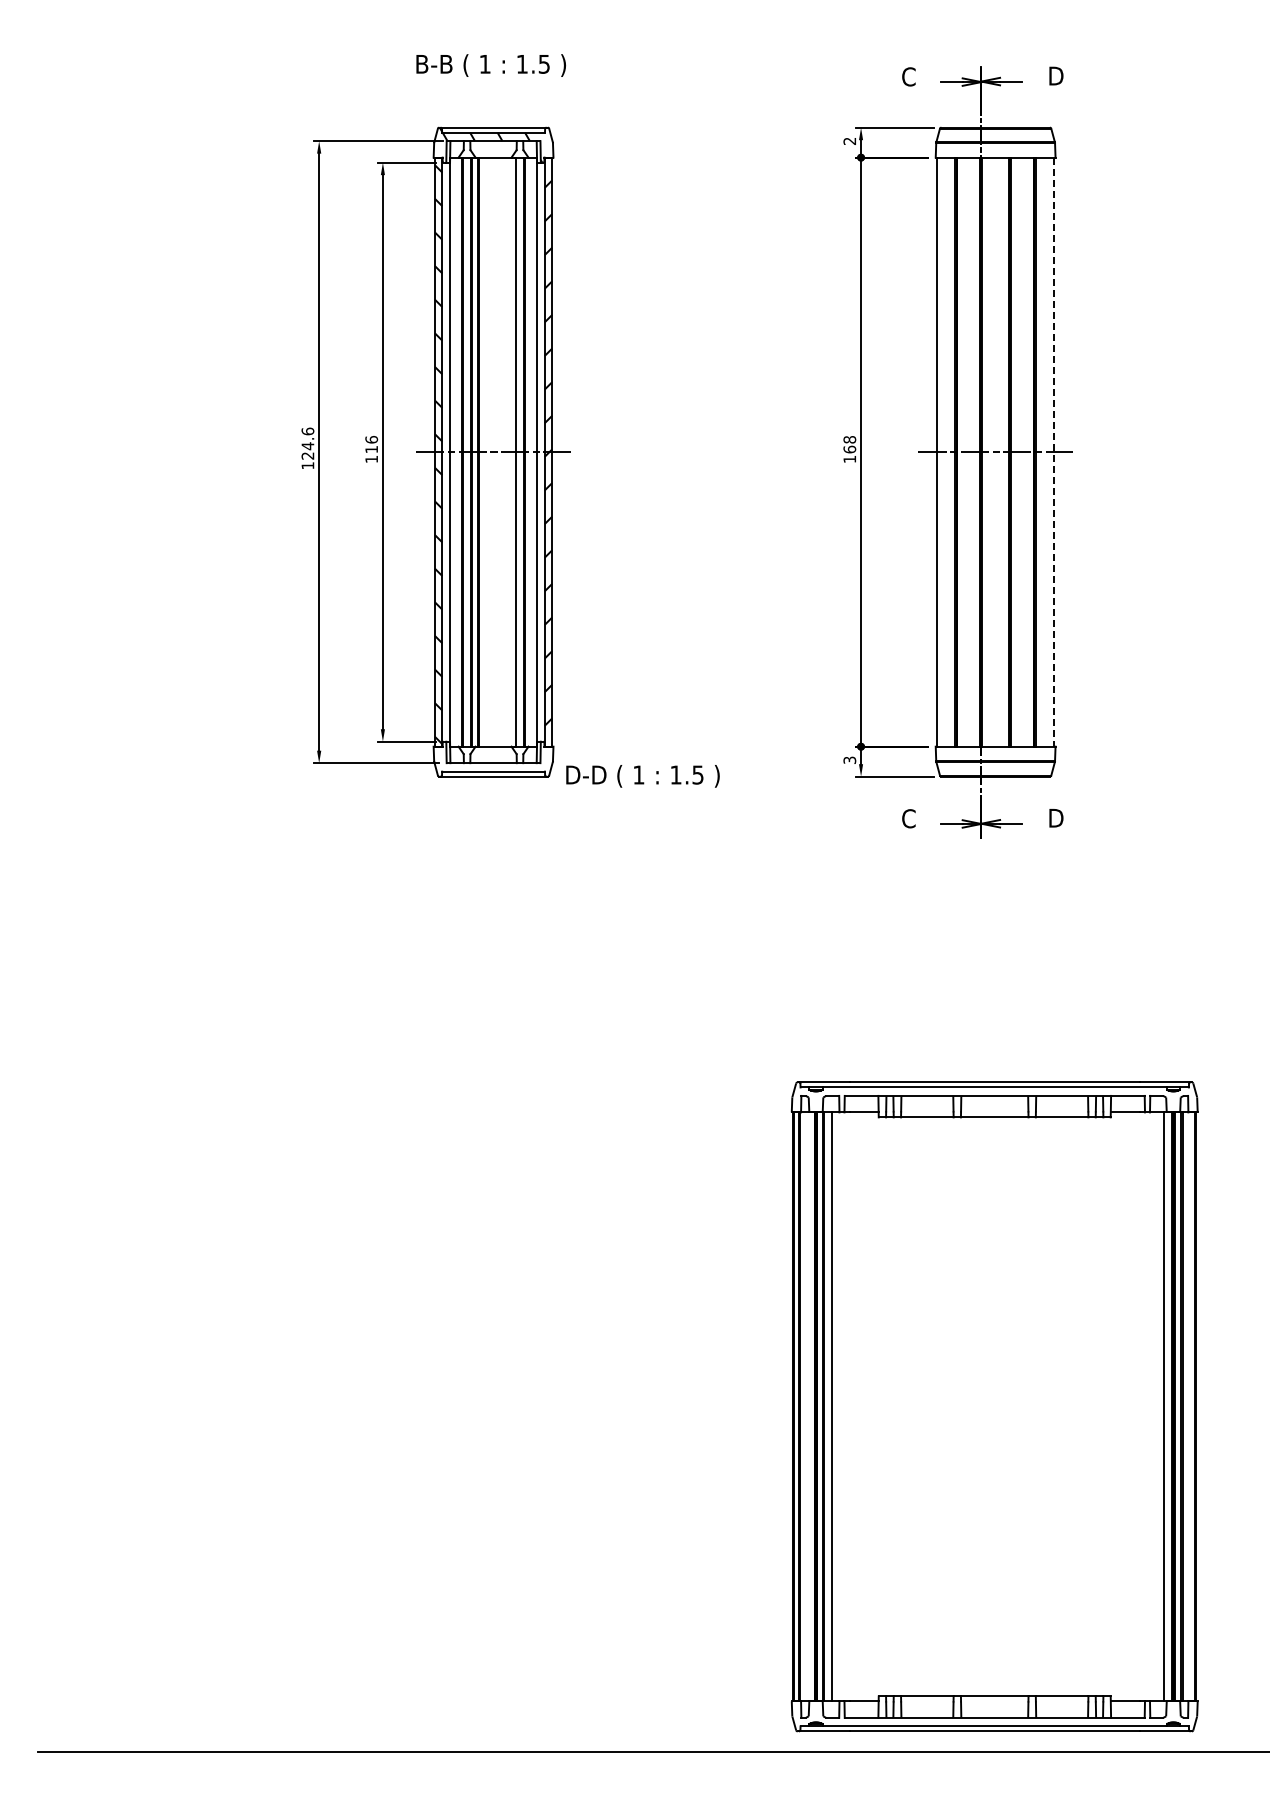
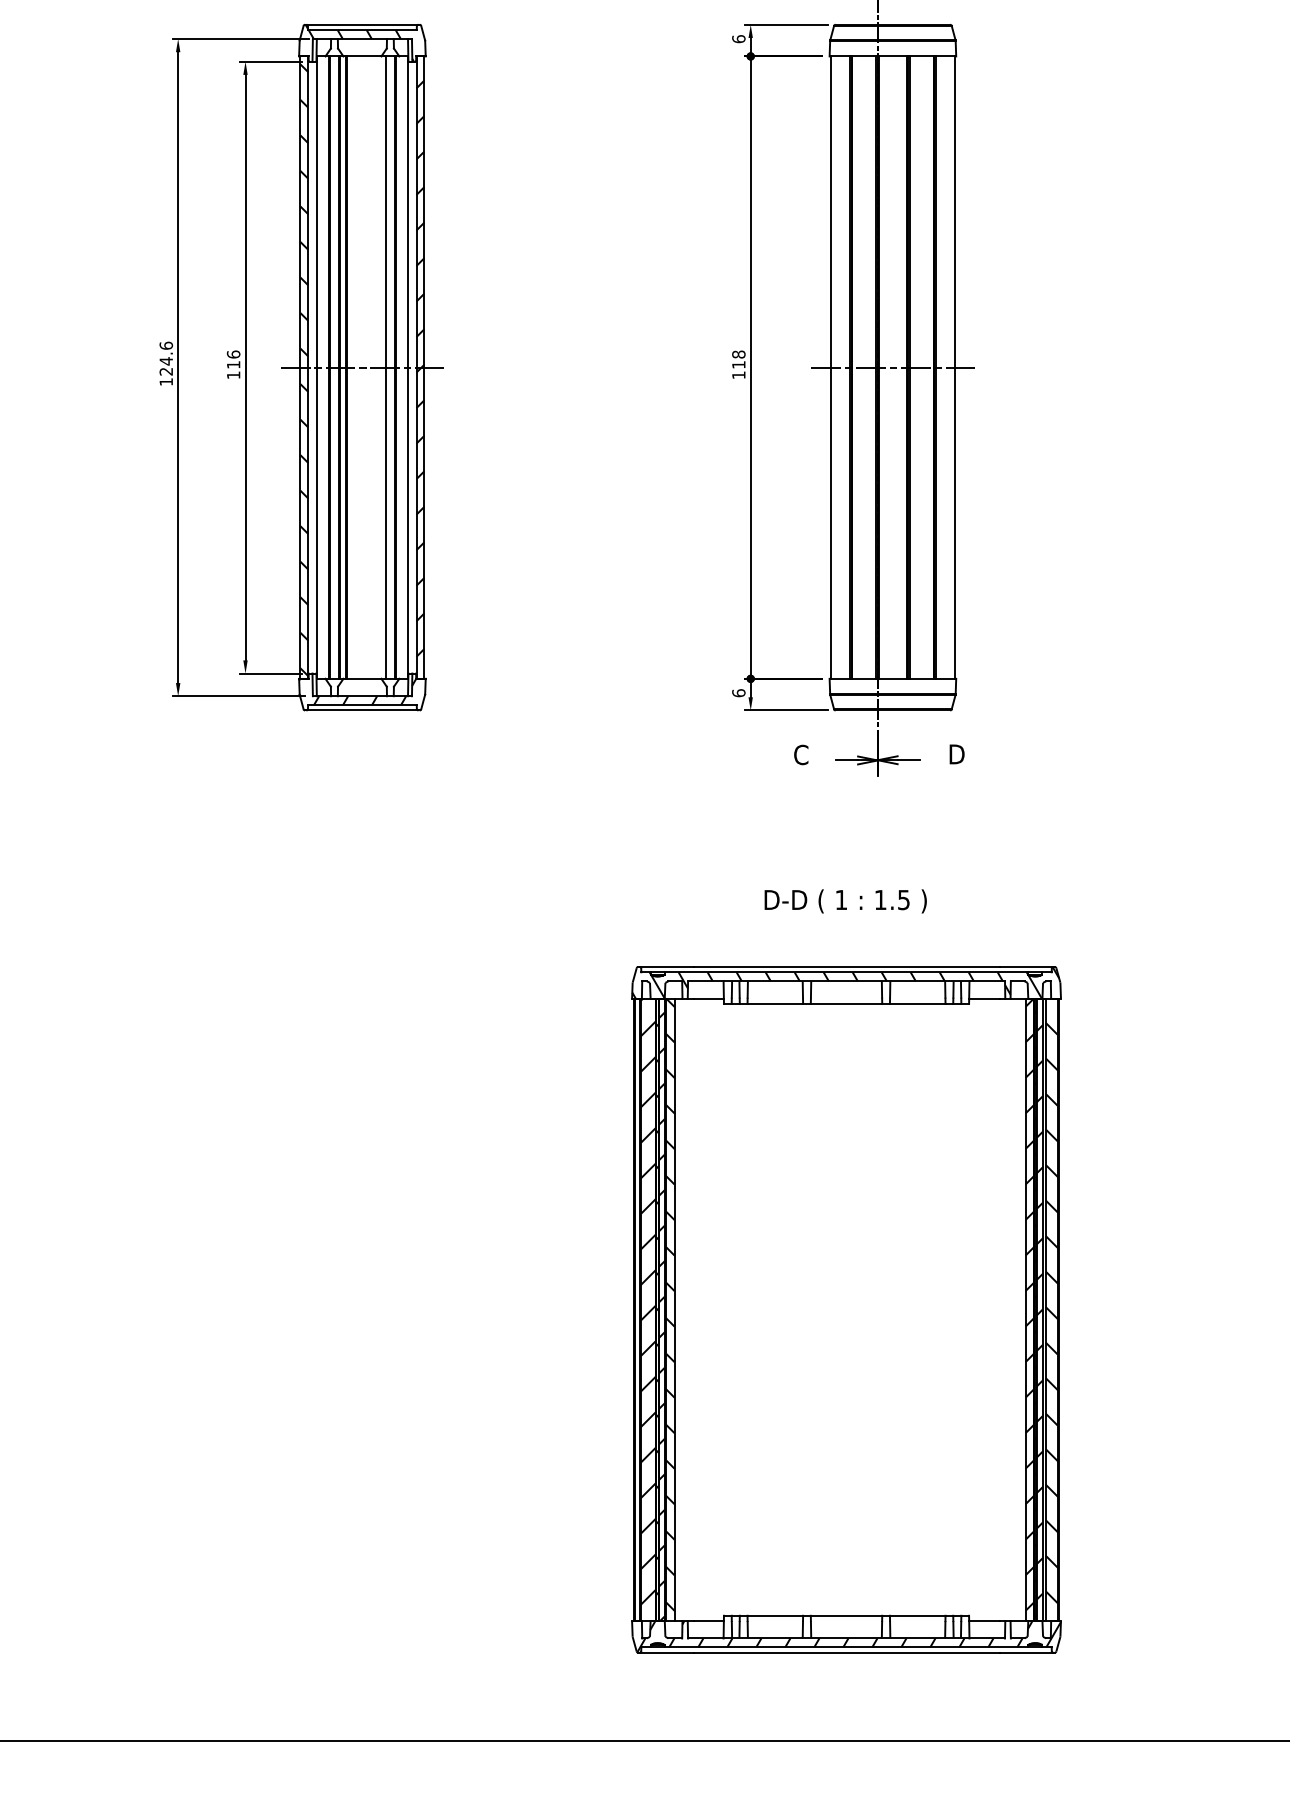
text: (849, 141) -> (738, 39), 2 -> 6
text: (849, 449) -> (738, 364), 168 -> 118
line: (1054, 452) -> (955, 367), dashed -> solid
hatch: (488, 758) -> (357, 691), added
text: (849, 760) -> (738, 693), 3 -> 6
text: (642, 776) -> (845, 901), moved
part: (994, 1406) -> (846, 1309), moved

